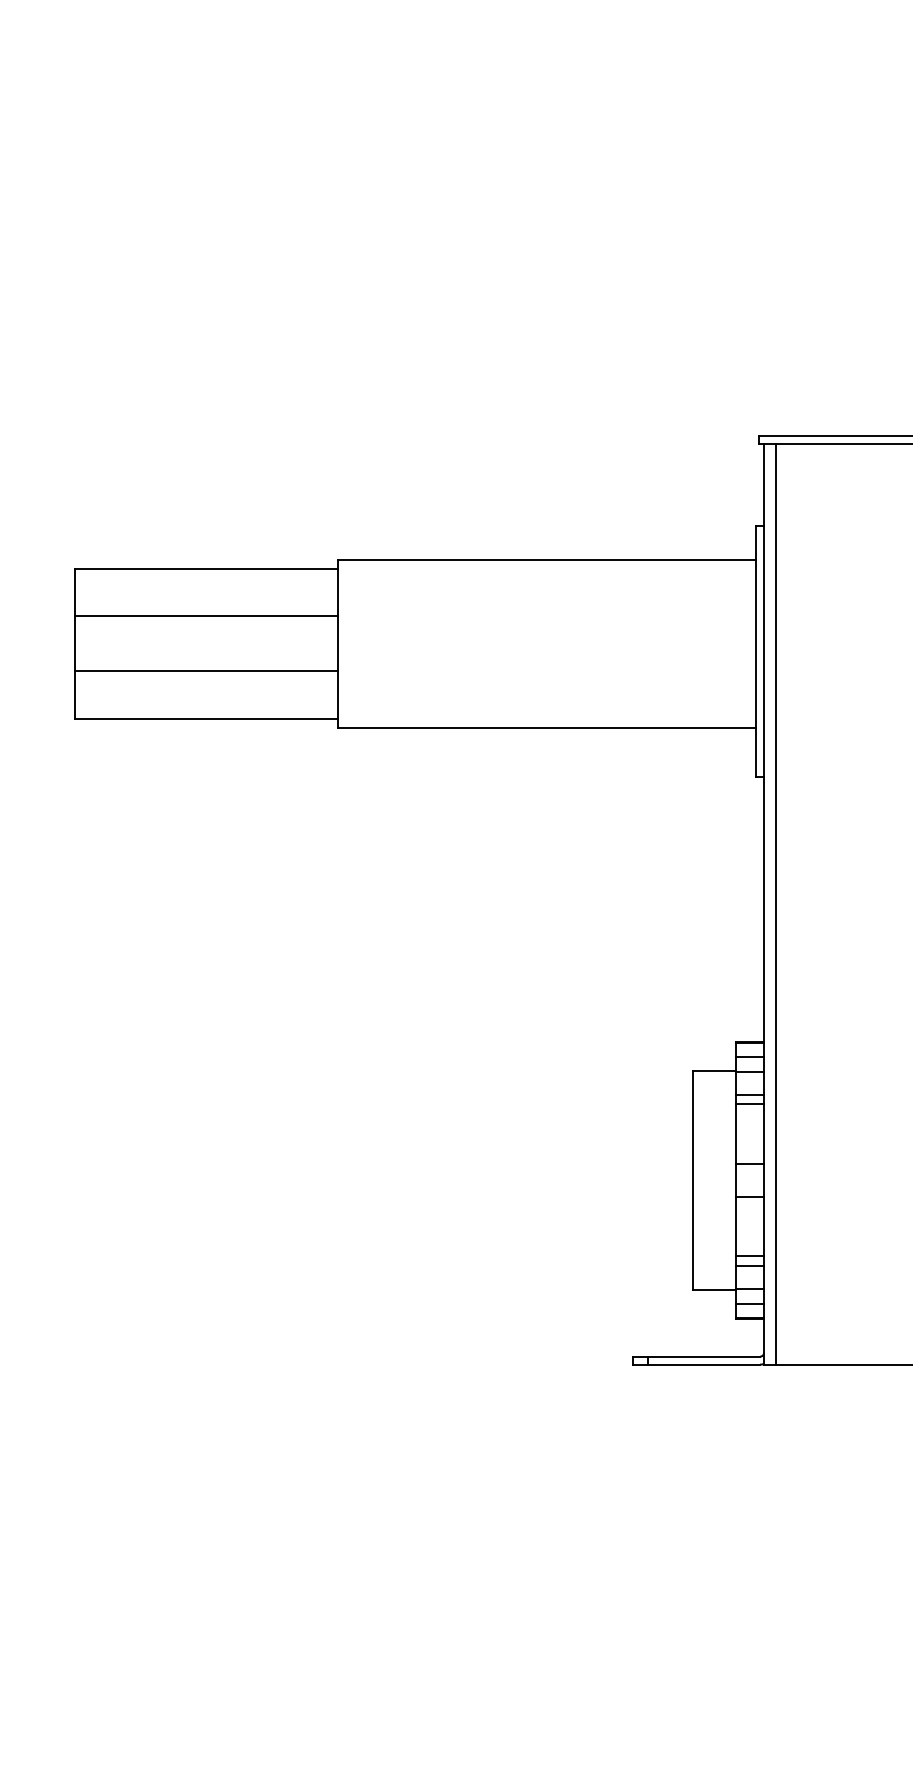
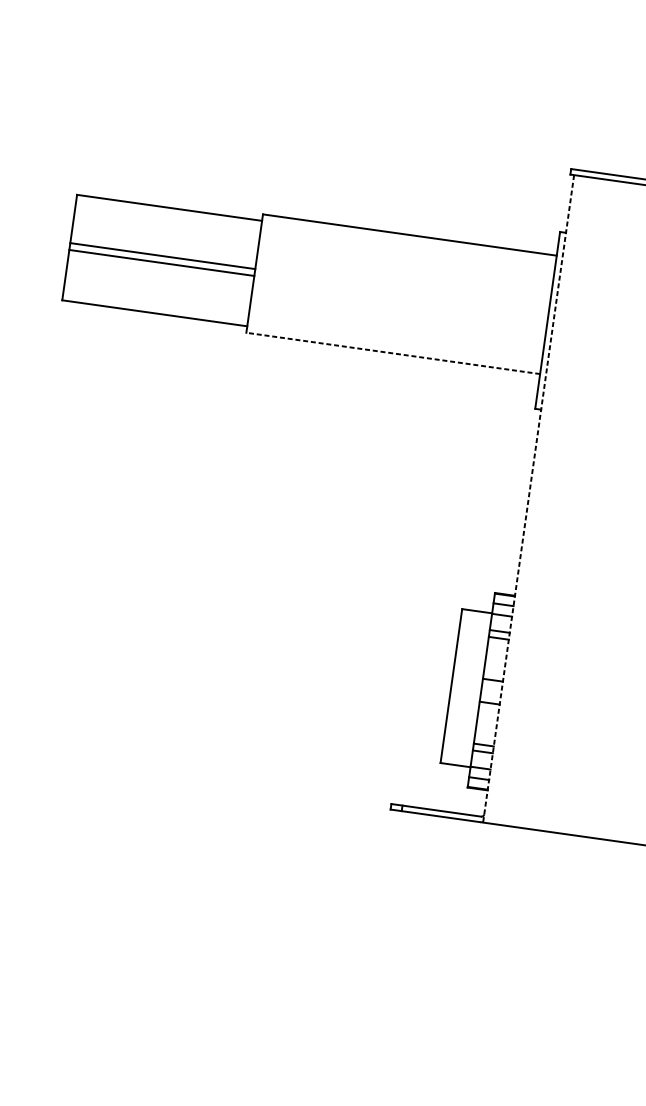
line: (205, 616) -> (161, 263), moved
line: (205, 671) -> (162, 256), moved
line: (546, 727) -> (393, 353), solid -> dashed
line: (775, 903) -> (536, 499), removed
line: (764, 904) -> (528, 499), solid -> dashed

